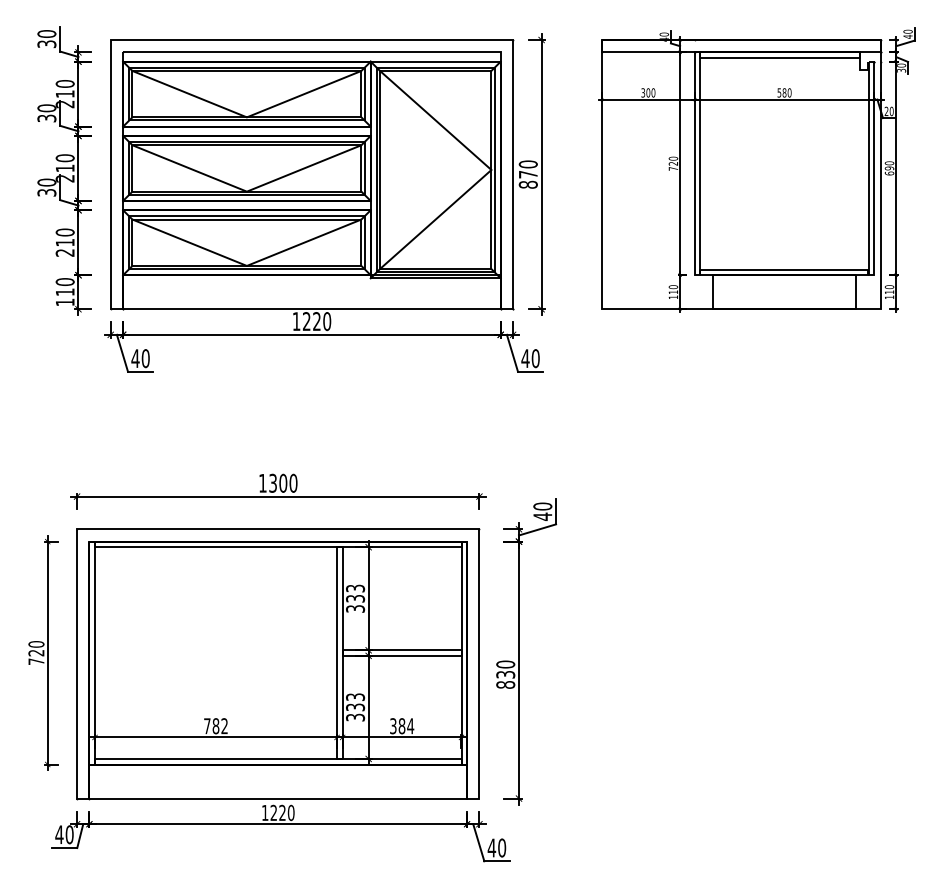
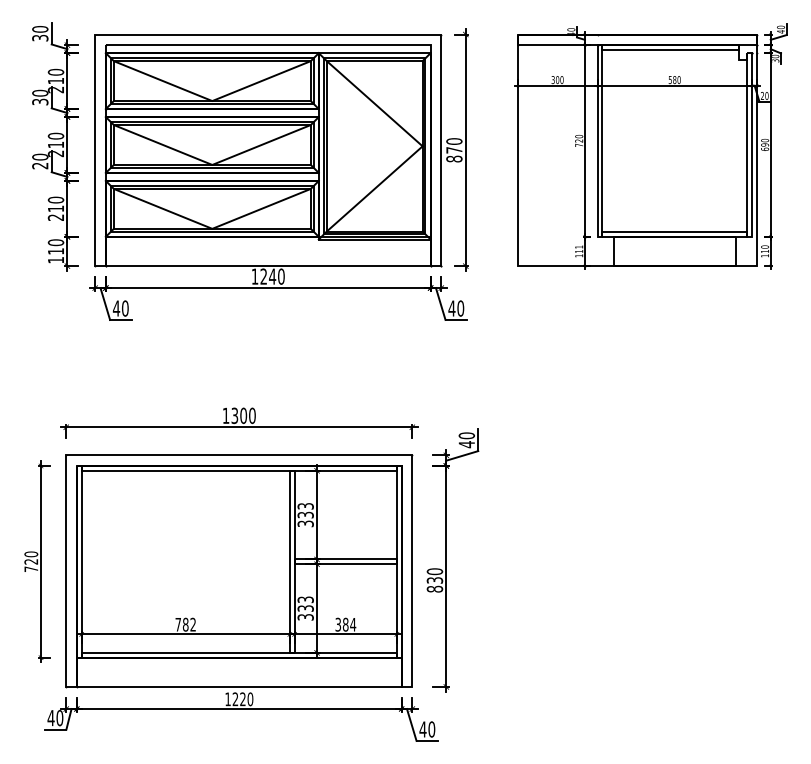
text: (46, 192) -> (39, 165), 30 -> 20
text: (672, 287) -> (578, 247), 110 -> 111
text: (316, 321) -> (272, 276), 1220 -> 1240

